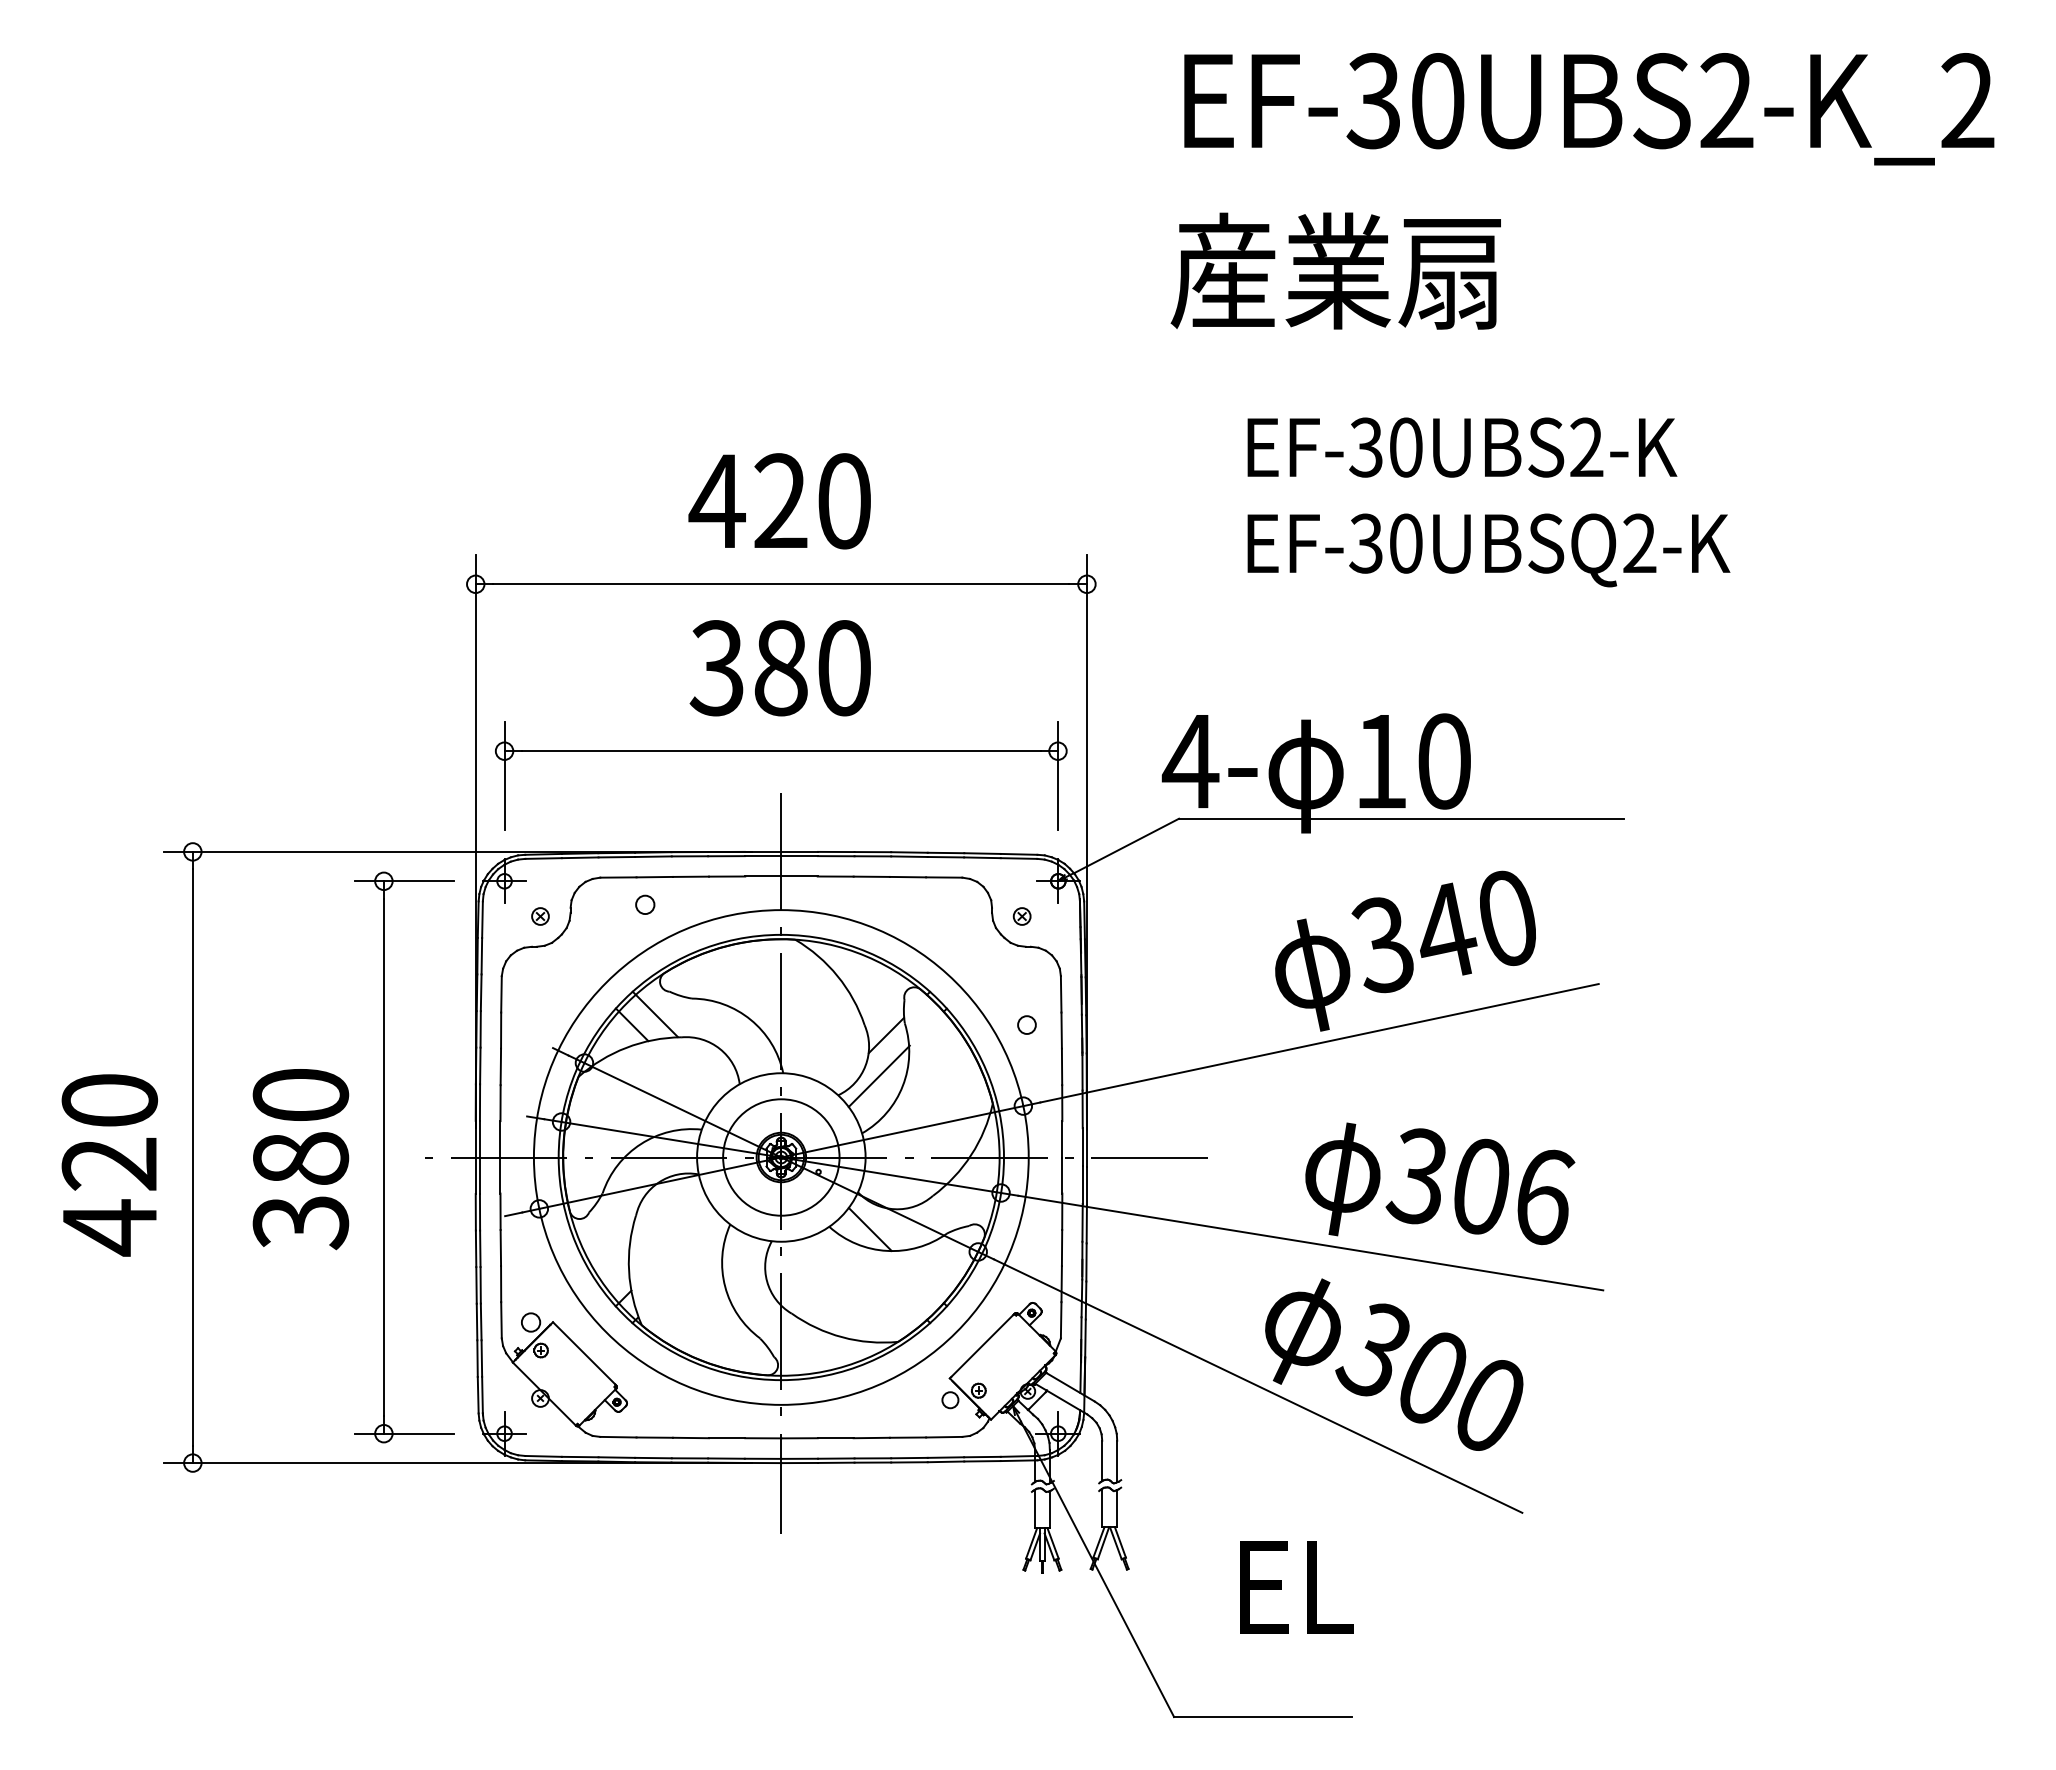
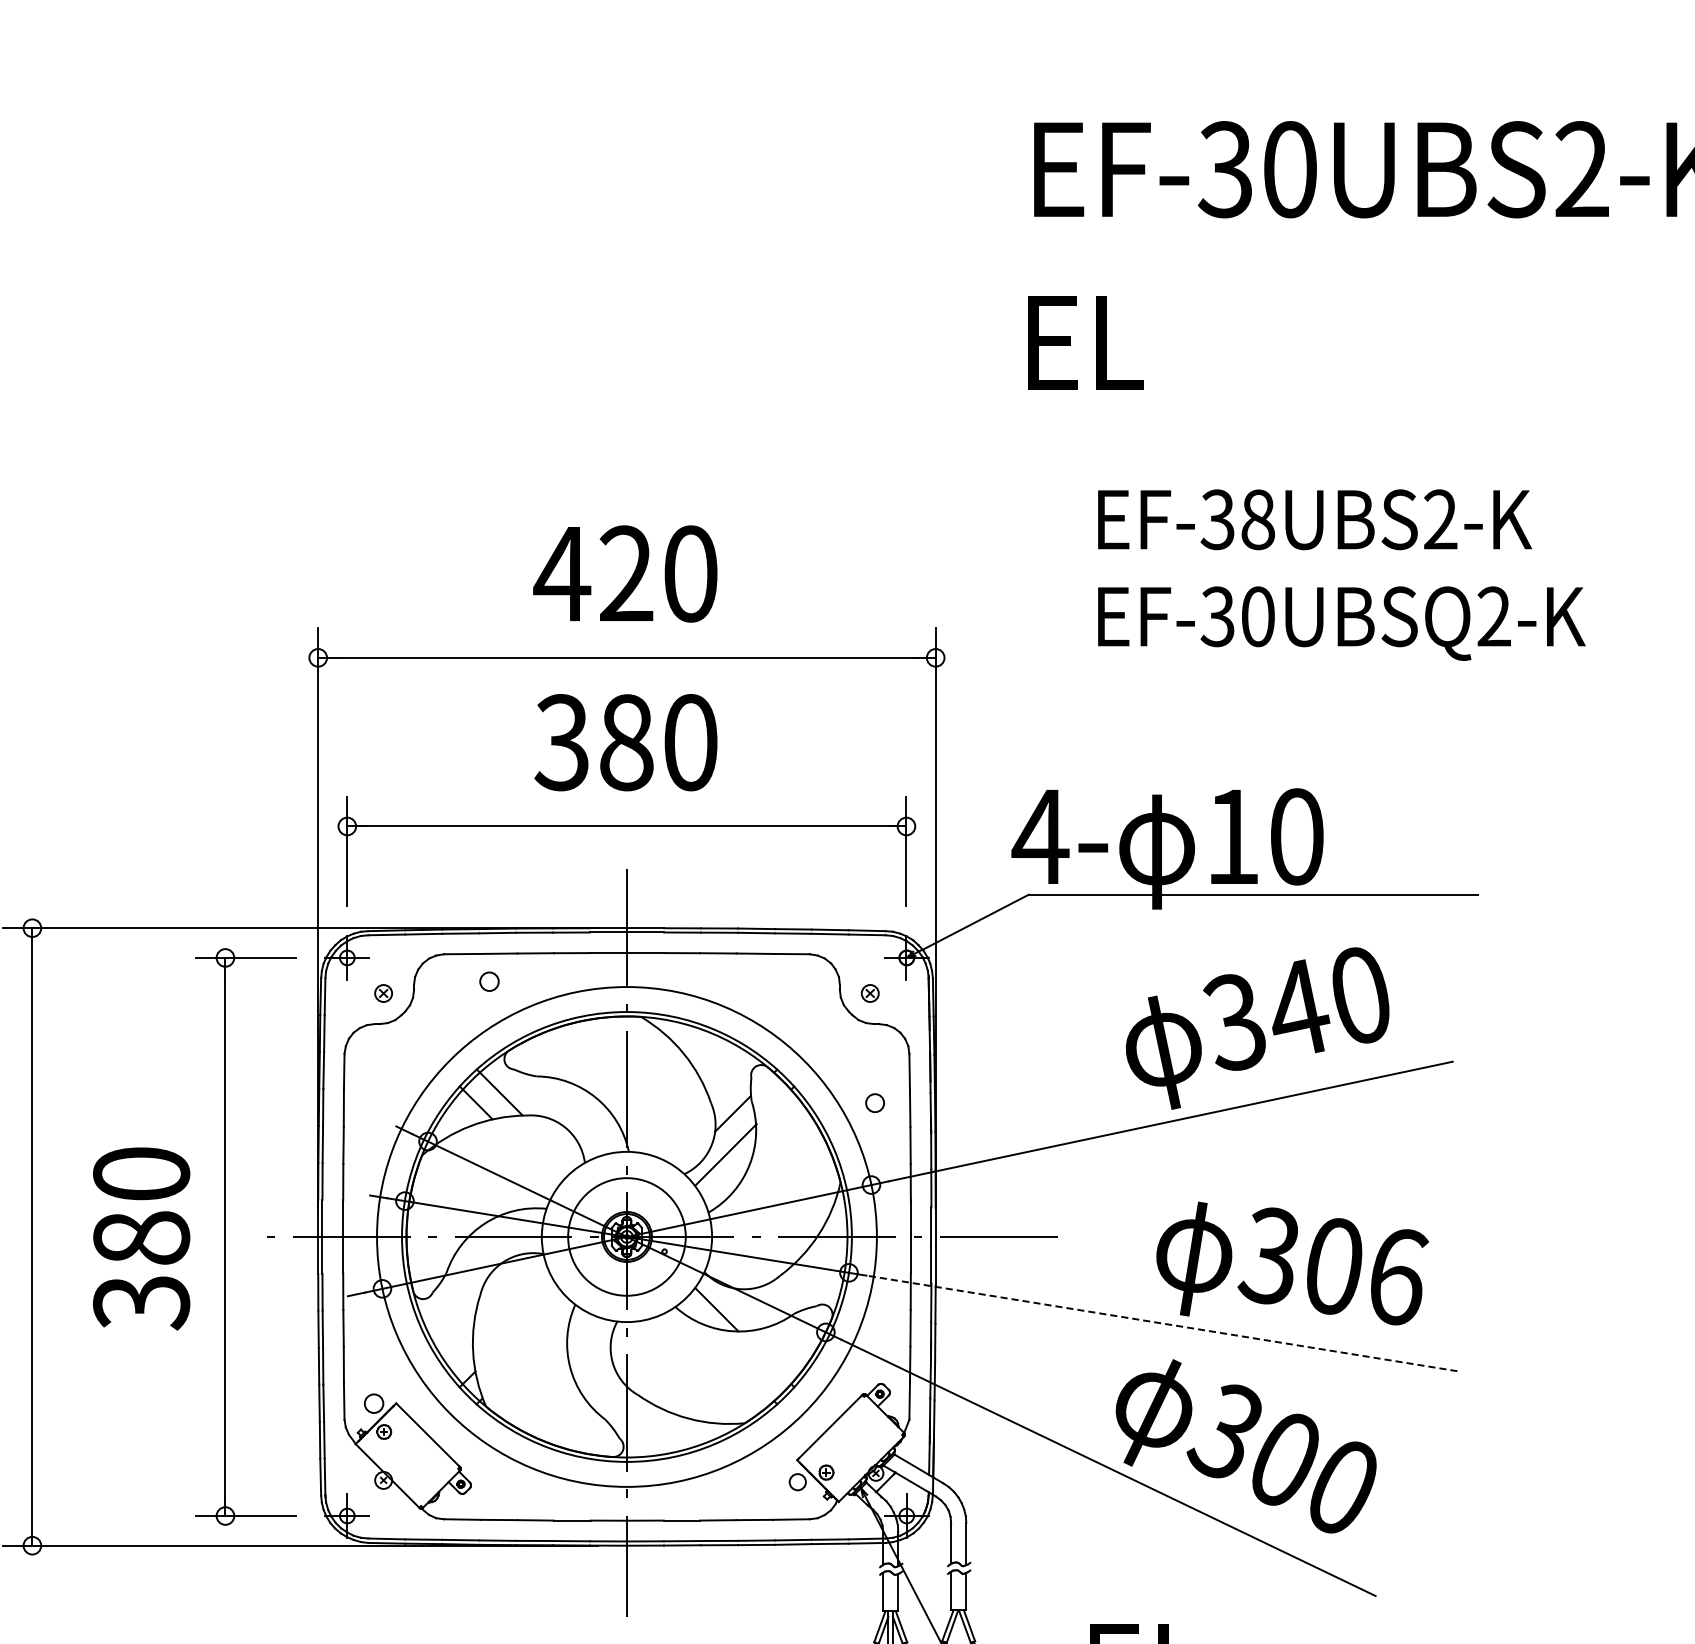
text: (1335, 270) -> (1186, 340), 産業扇 -> EL
text: (1405, 447) -> (1257, 519), EF-30UBS2-K -> EF-38UBS2-K
line: (1310, 1242) -> (1161, 1322), solid -> dashed

